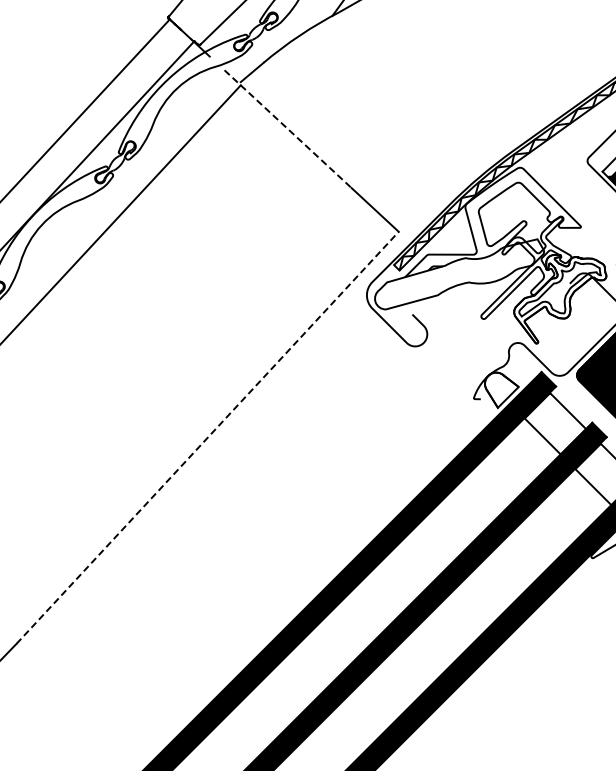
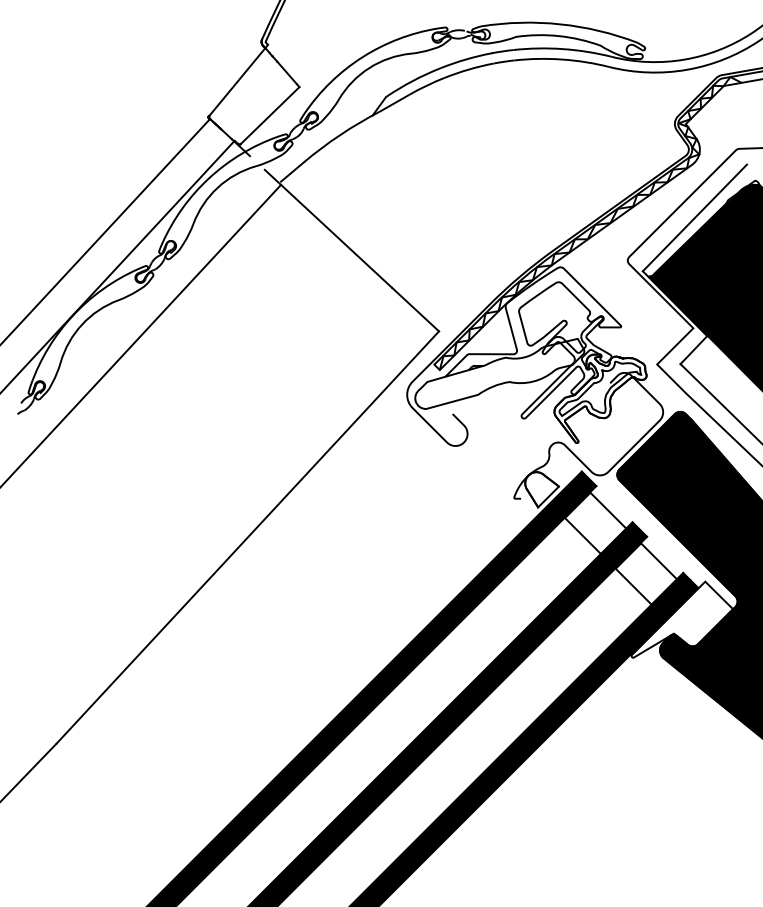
line: (288, 128) -> (328, 228), dashed -> solid
line: (208, 437) -> (248, 537), dashed -> solid

